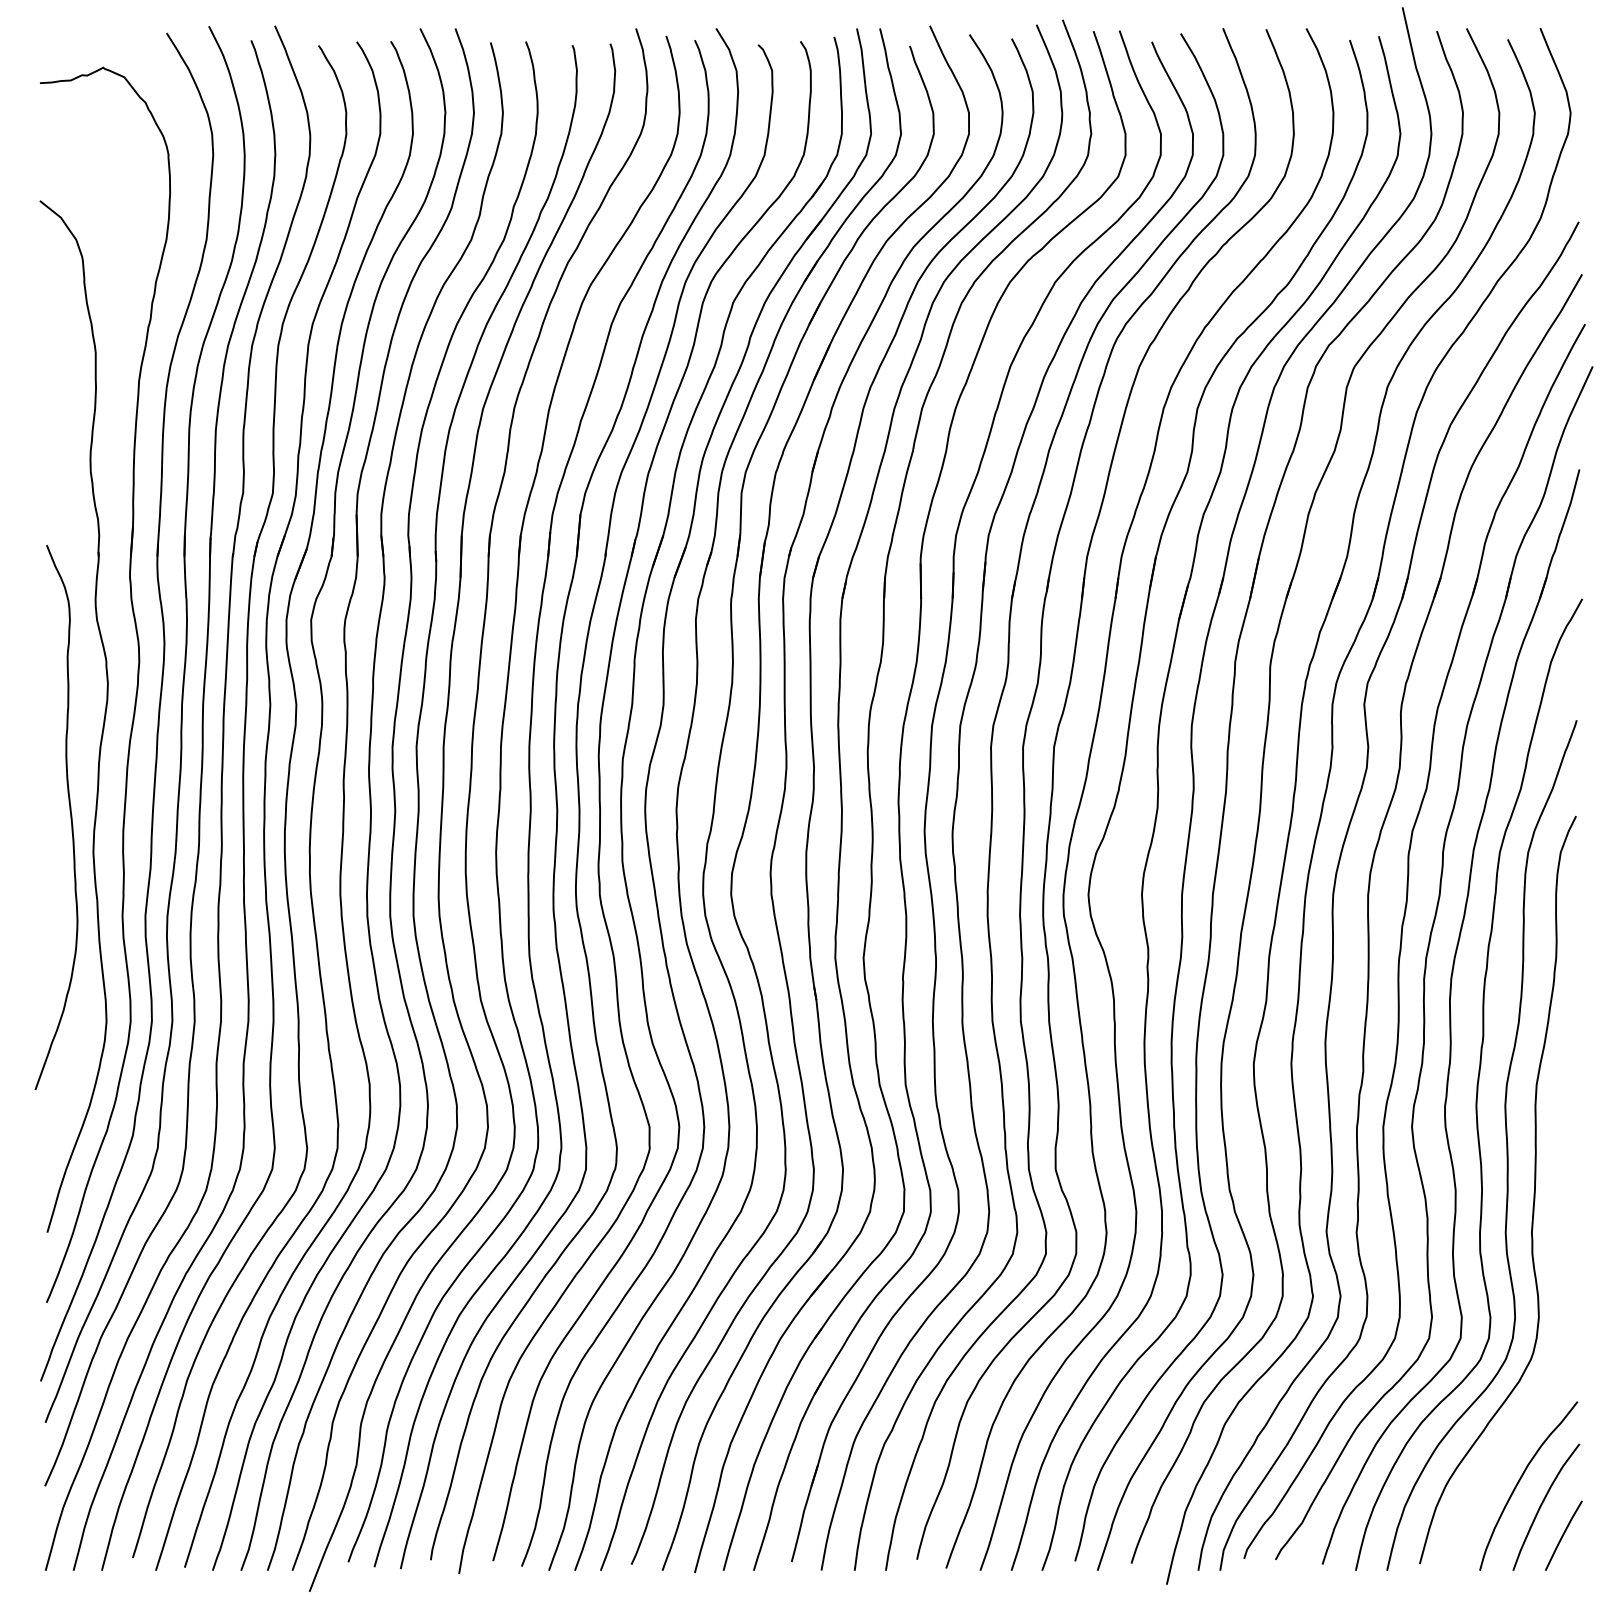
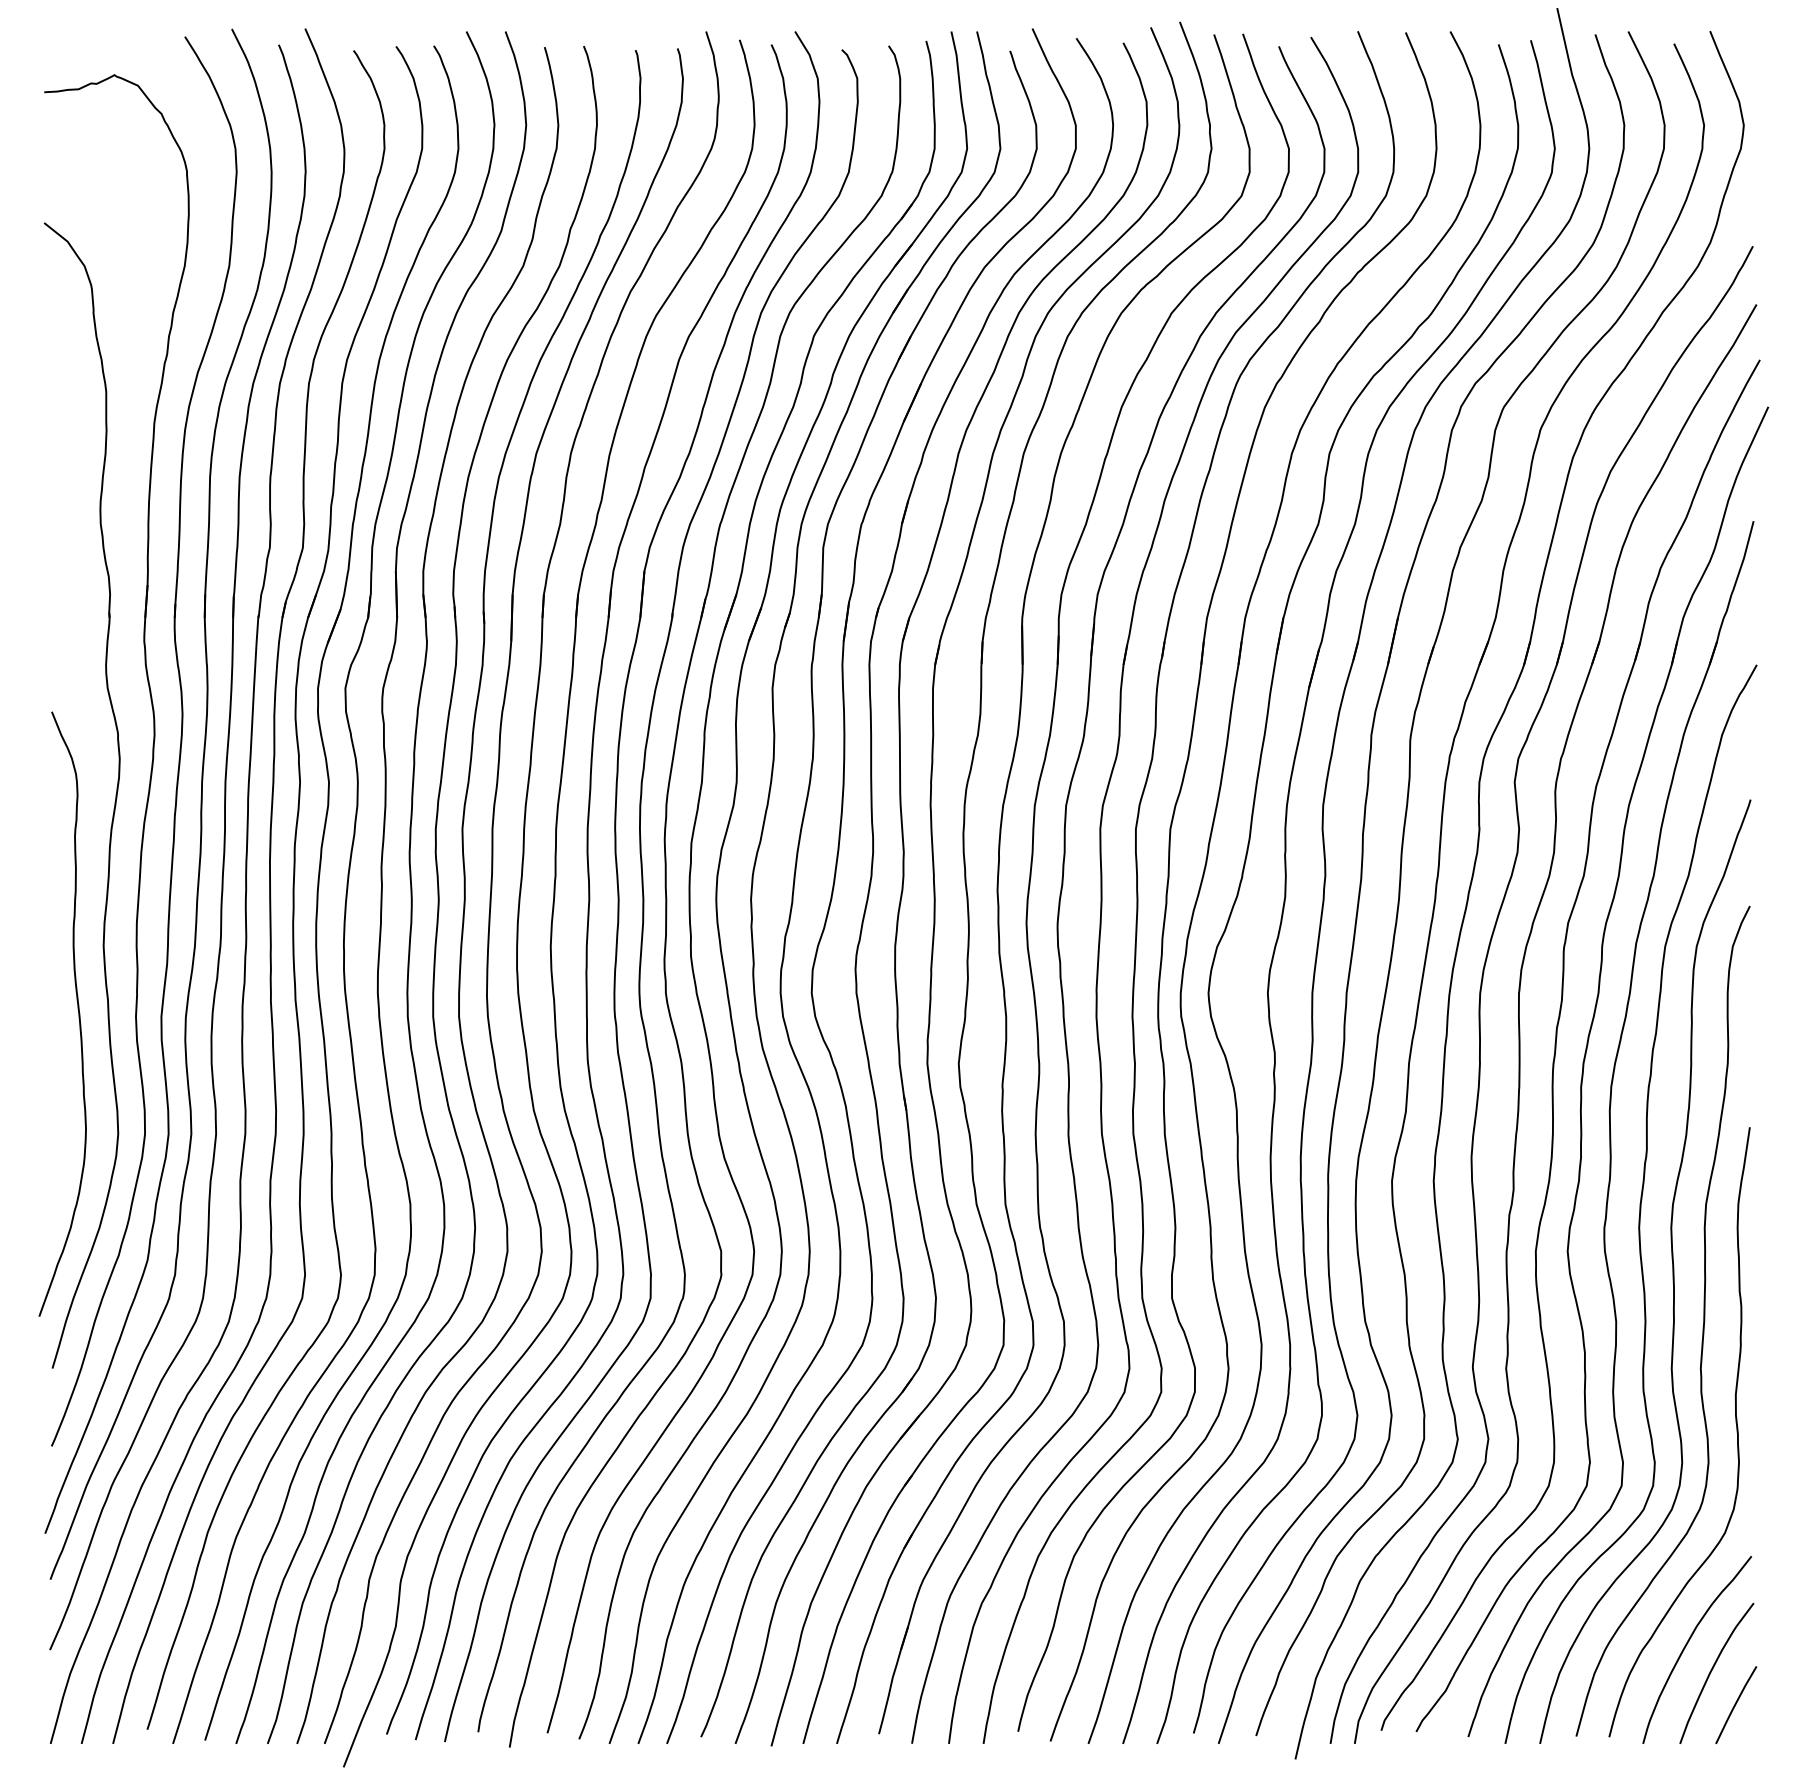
curve: (70, 817) -> (78, 1014), moved
curve: (1563, 1286) -> (1735, 1428), added

